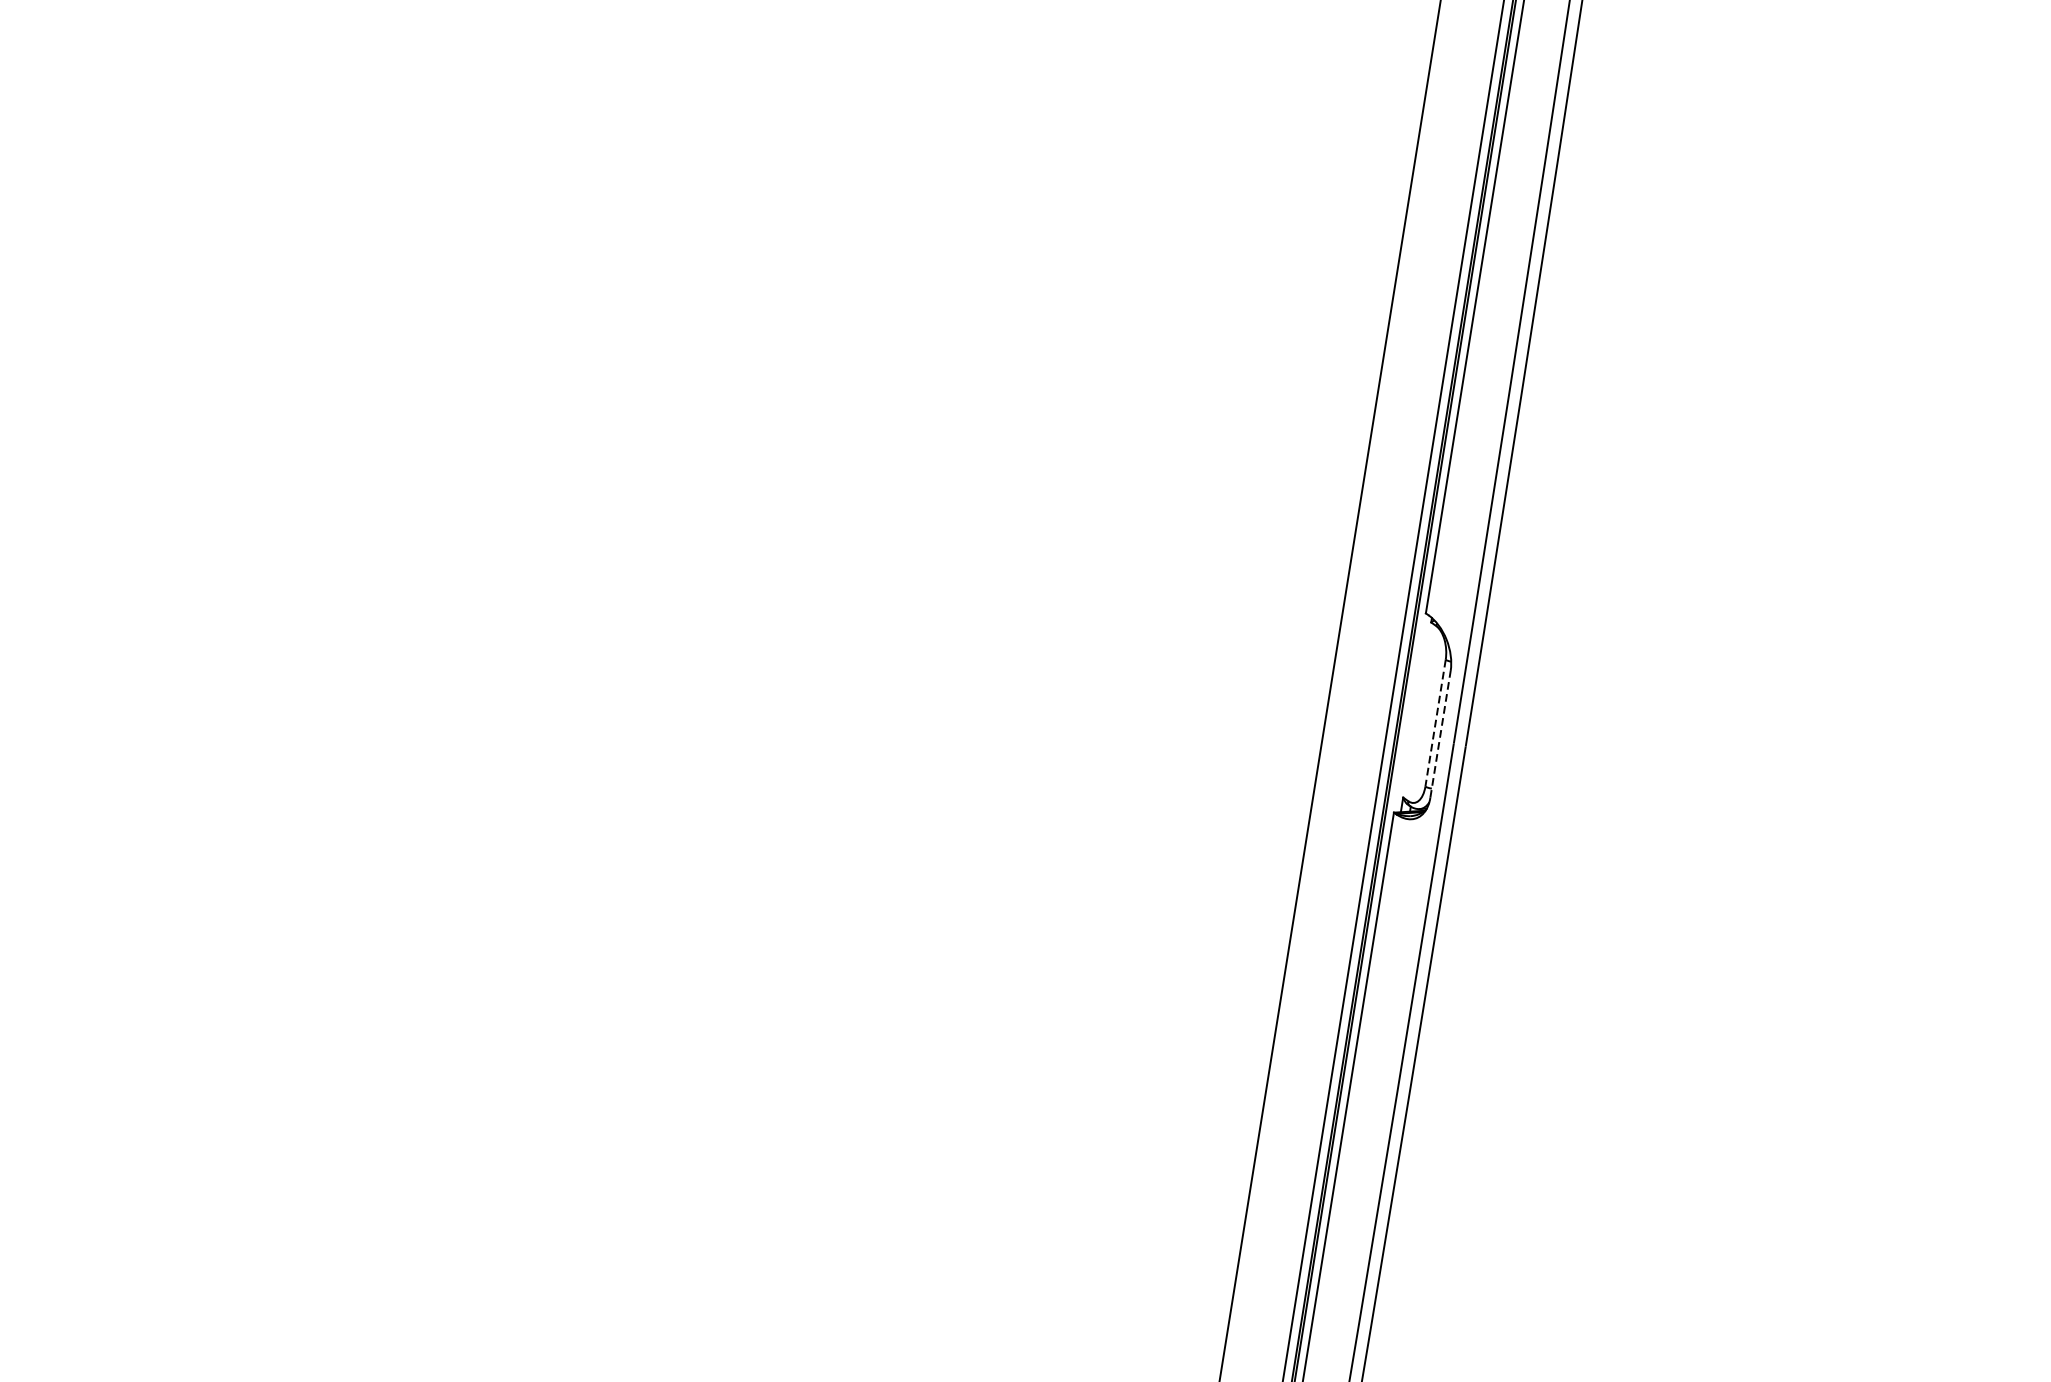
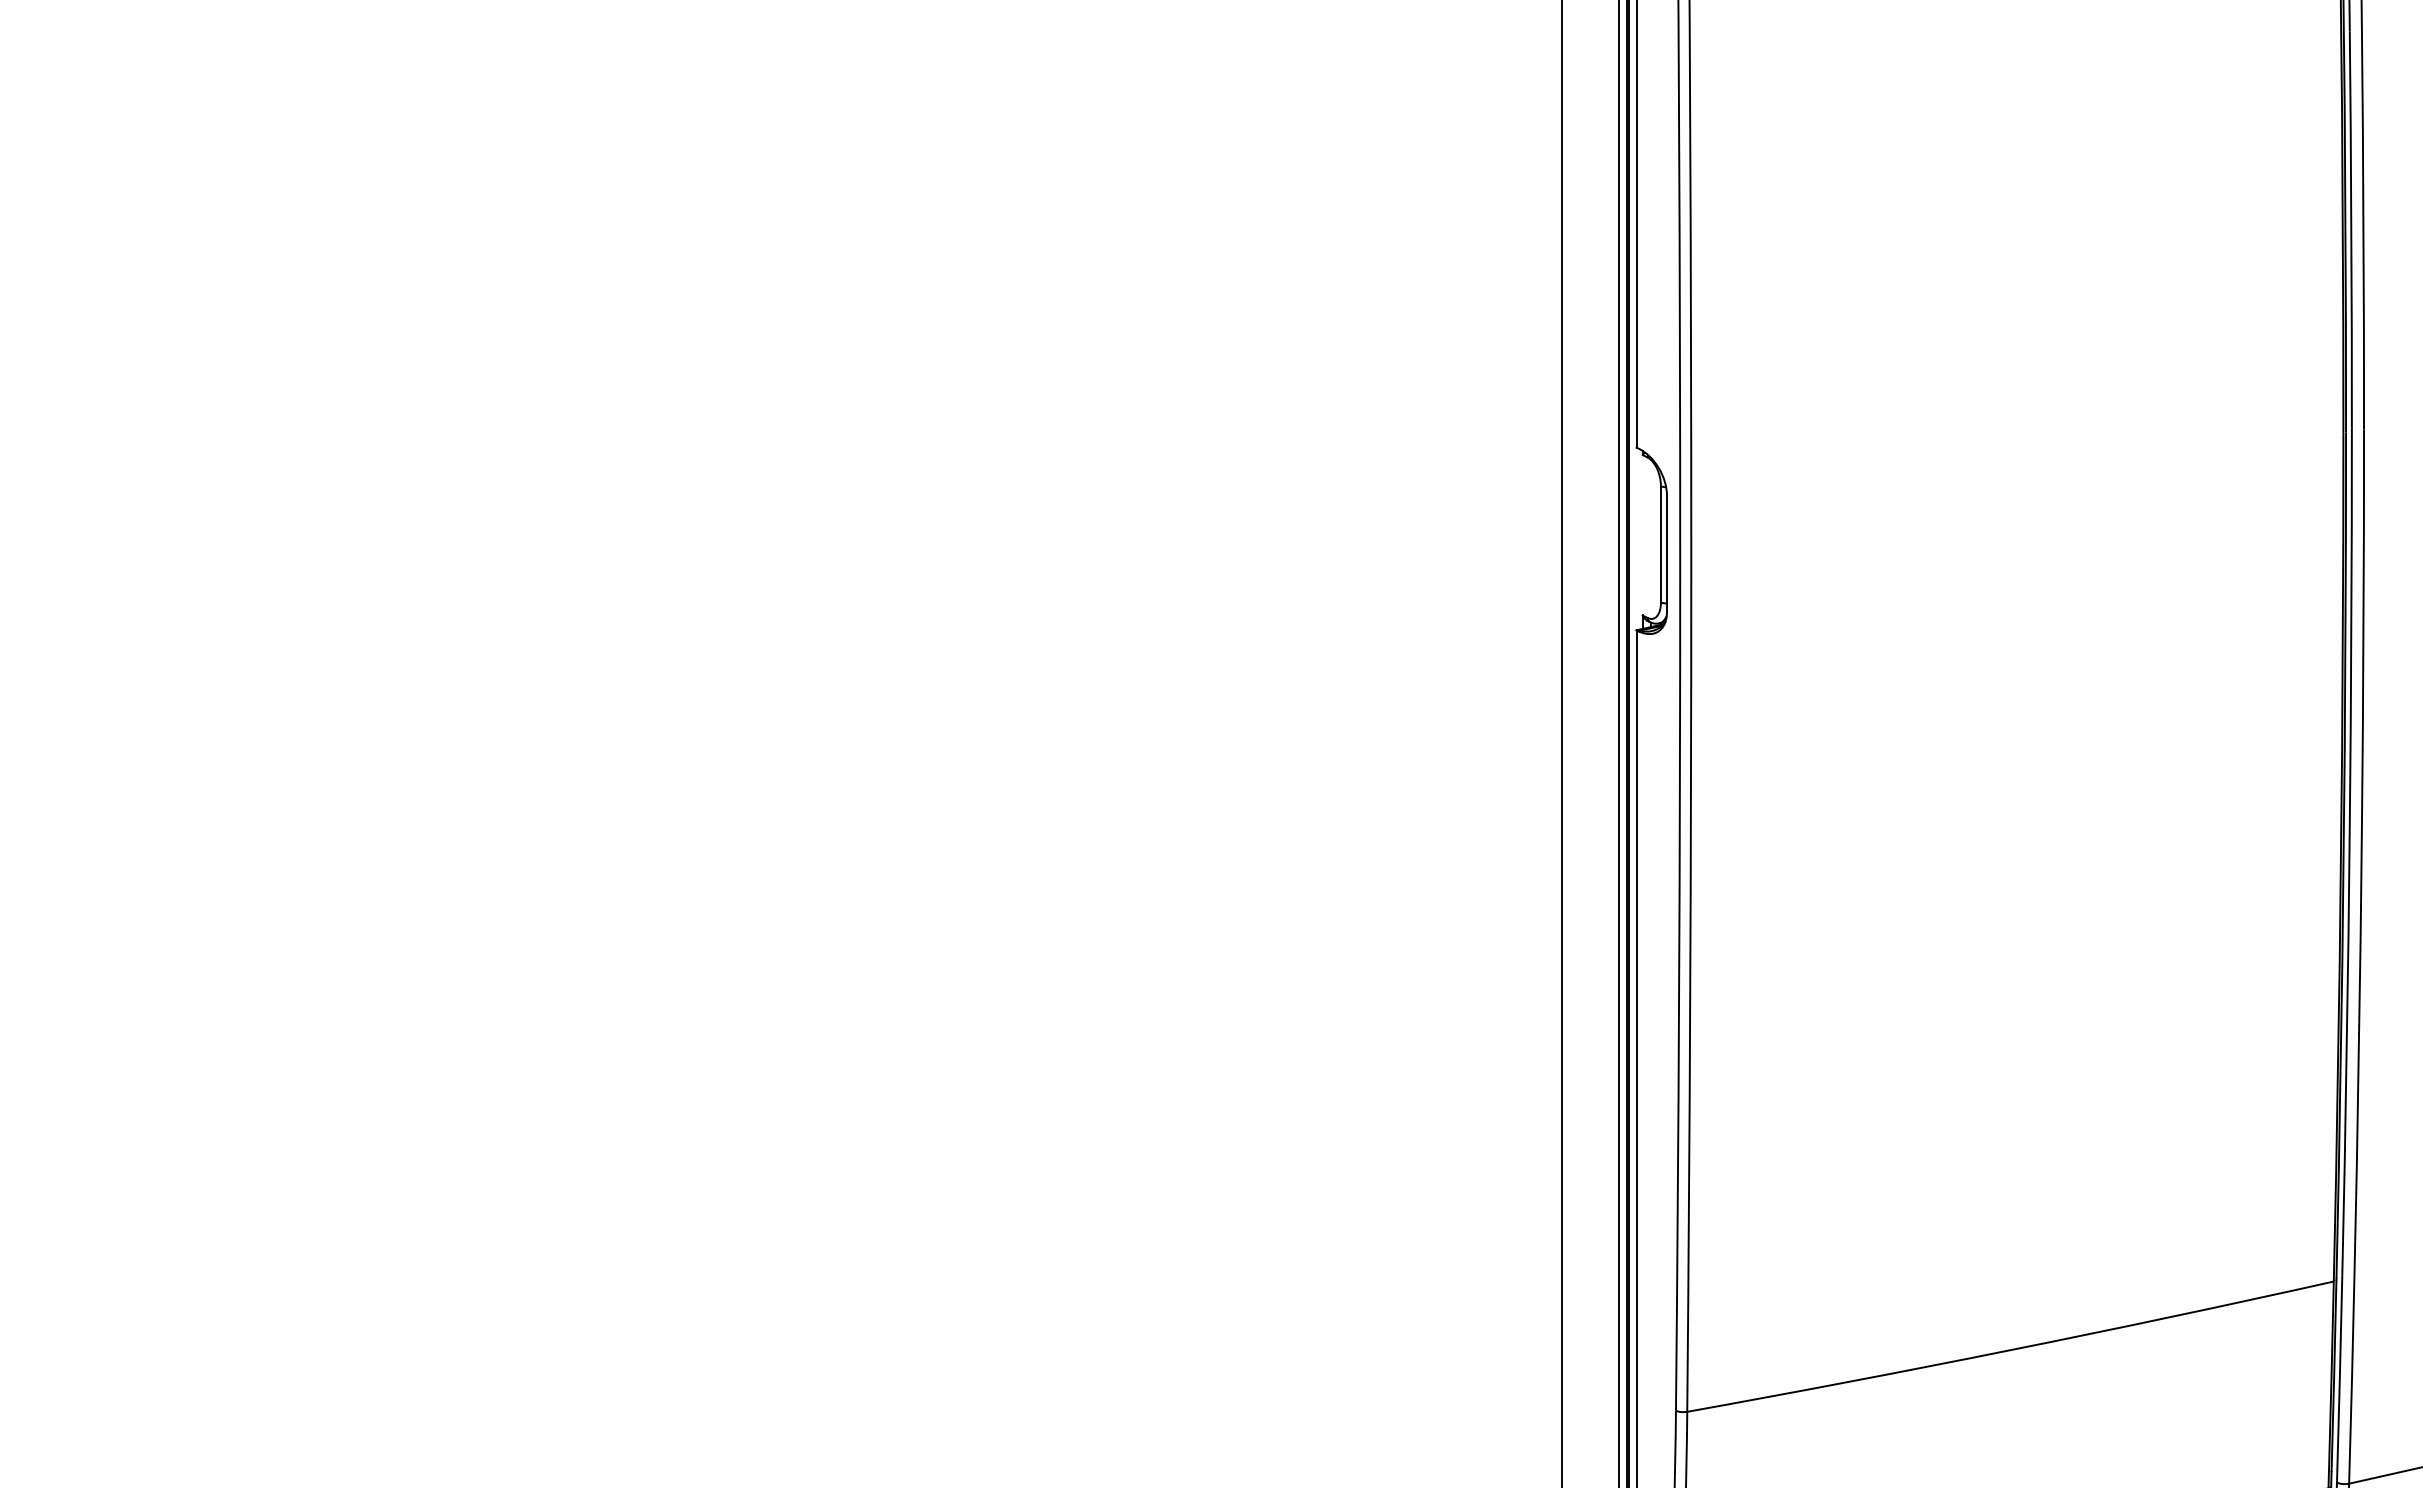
line: (1435, 723) -> (1660, 544), dashed -> solid
line: (1440, 734) -> (1666, 553), dashed -> solid

